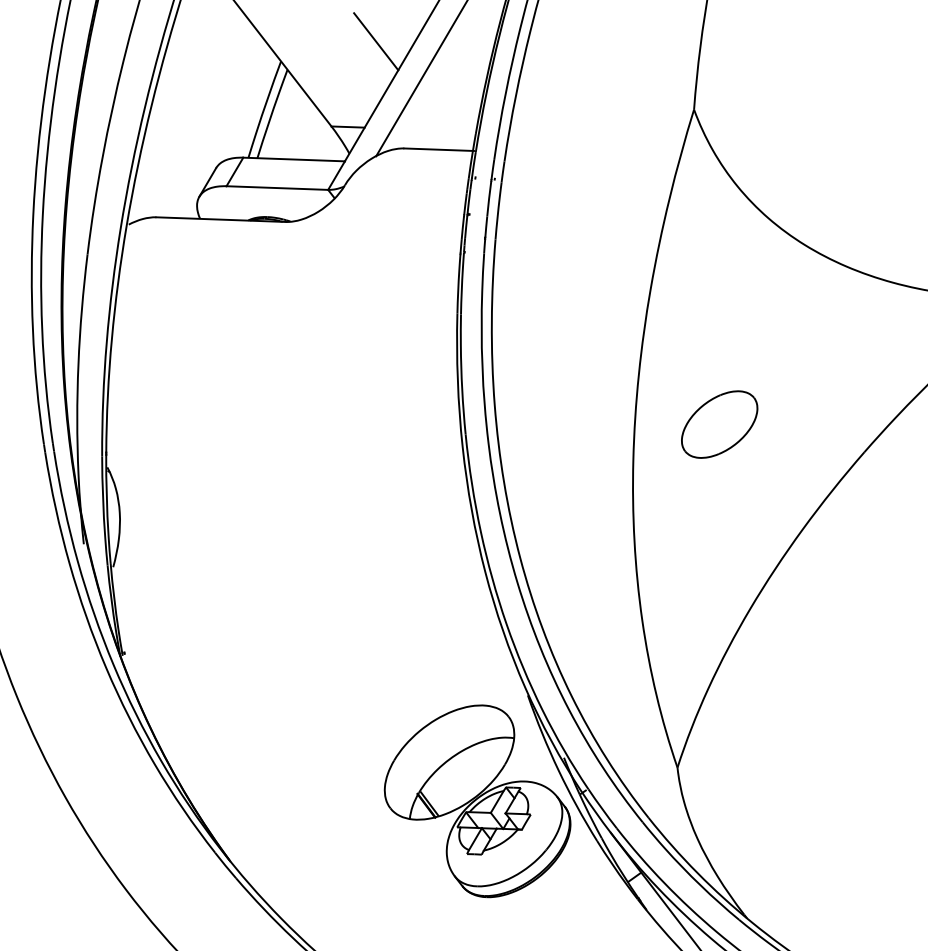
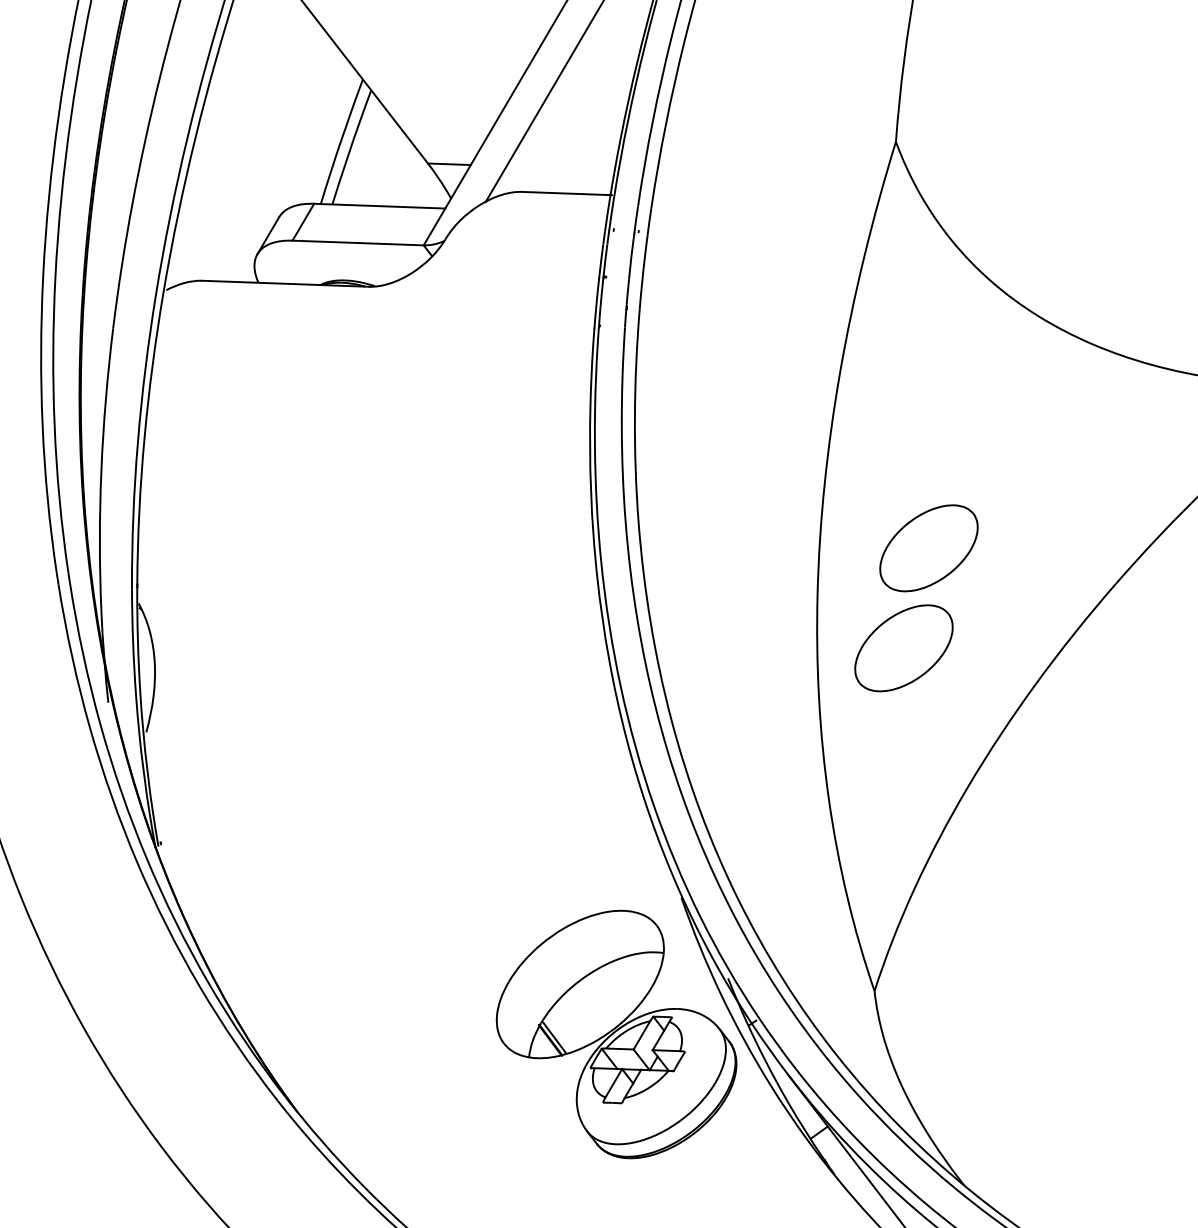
line: (376, 41) -> (485, 54), removed
part: (699, 502) -> (903, 648), added

